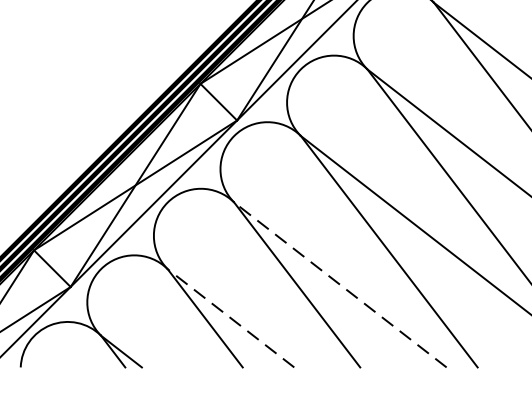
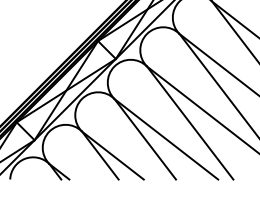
line: (340, 285) -> (166, 139), dashed -> solid
line: (230, 318) -> (112, 155), dashed -> solid

